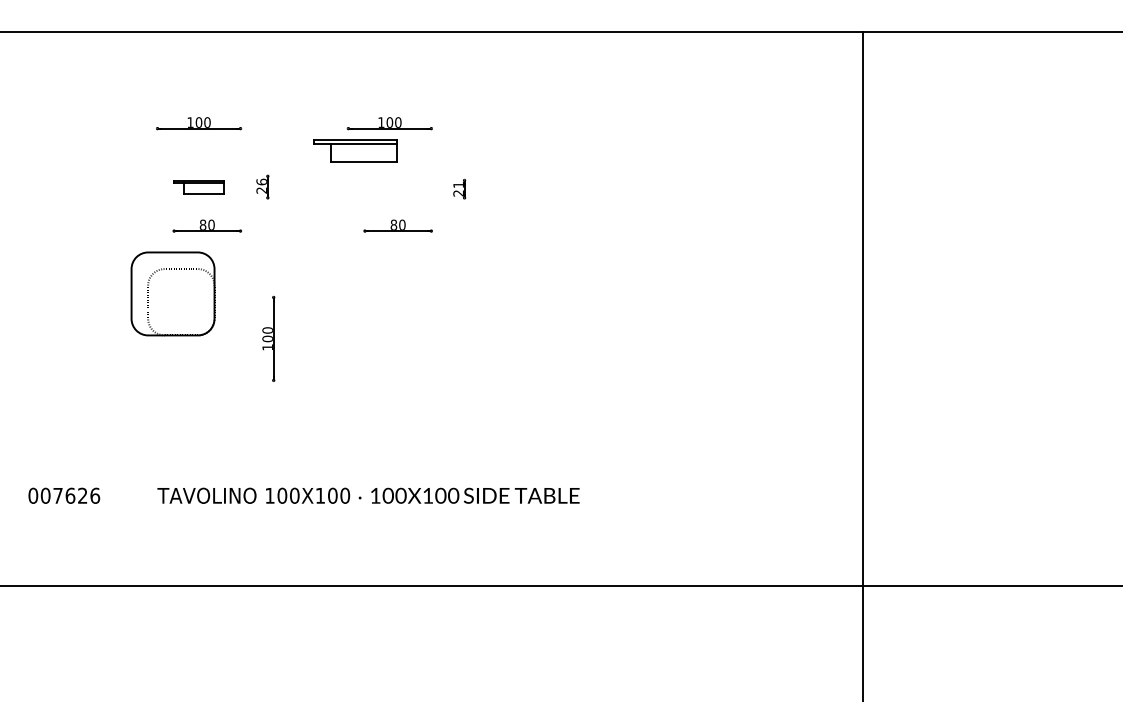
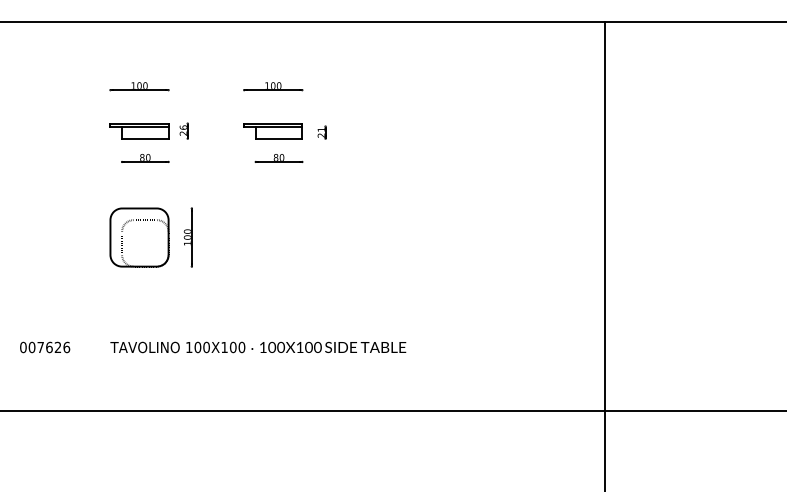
part: (355, 150) -> (272, 130), moved
part: (199, 186) -> (139, 130), size x1.67
part: (172, 293) -> (139, 237), moved

